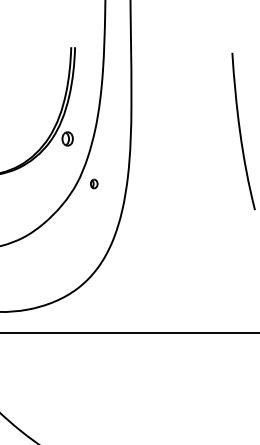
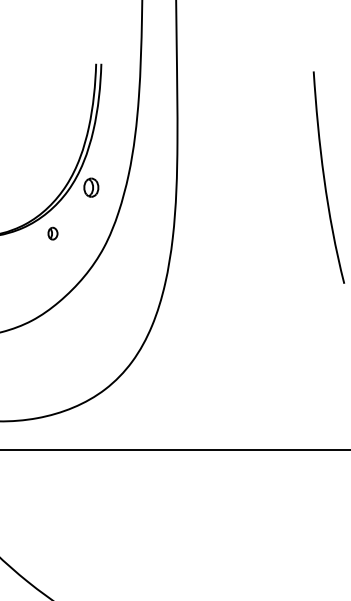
part: (94, 183) -> (53, 232), moved

